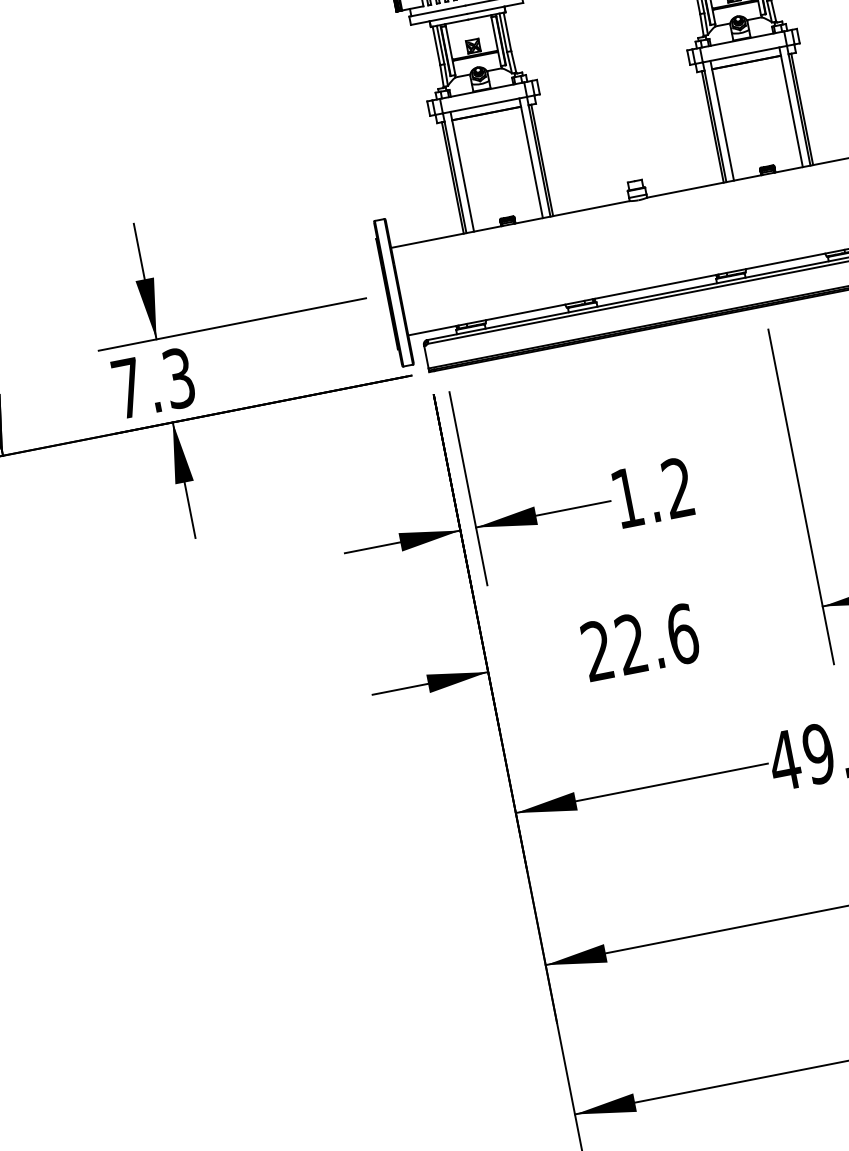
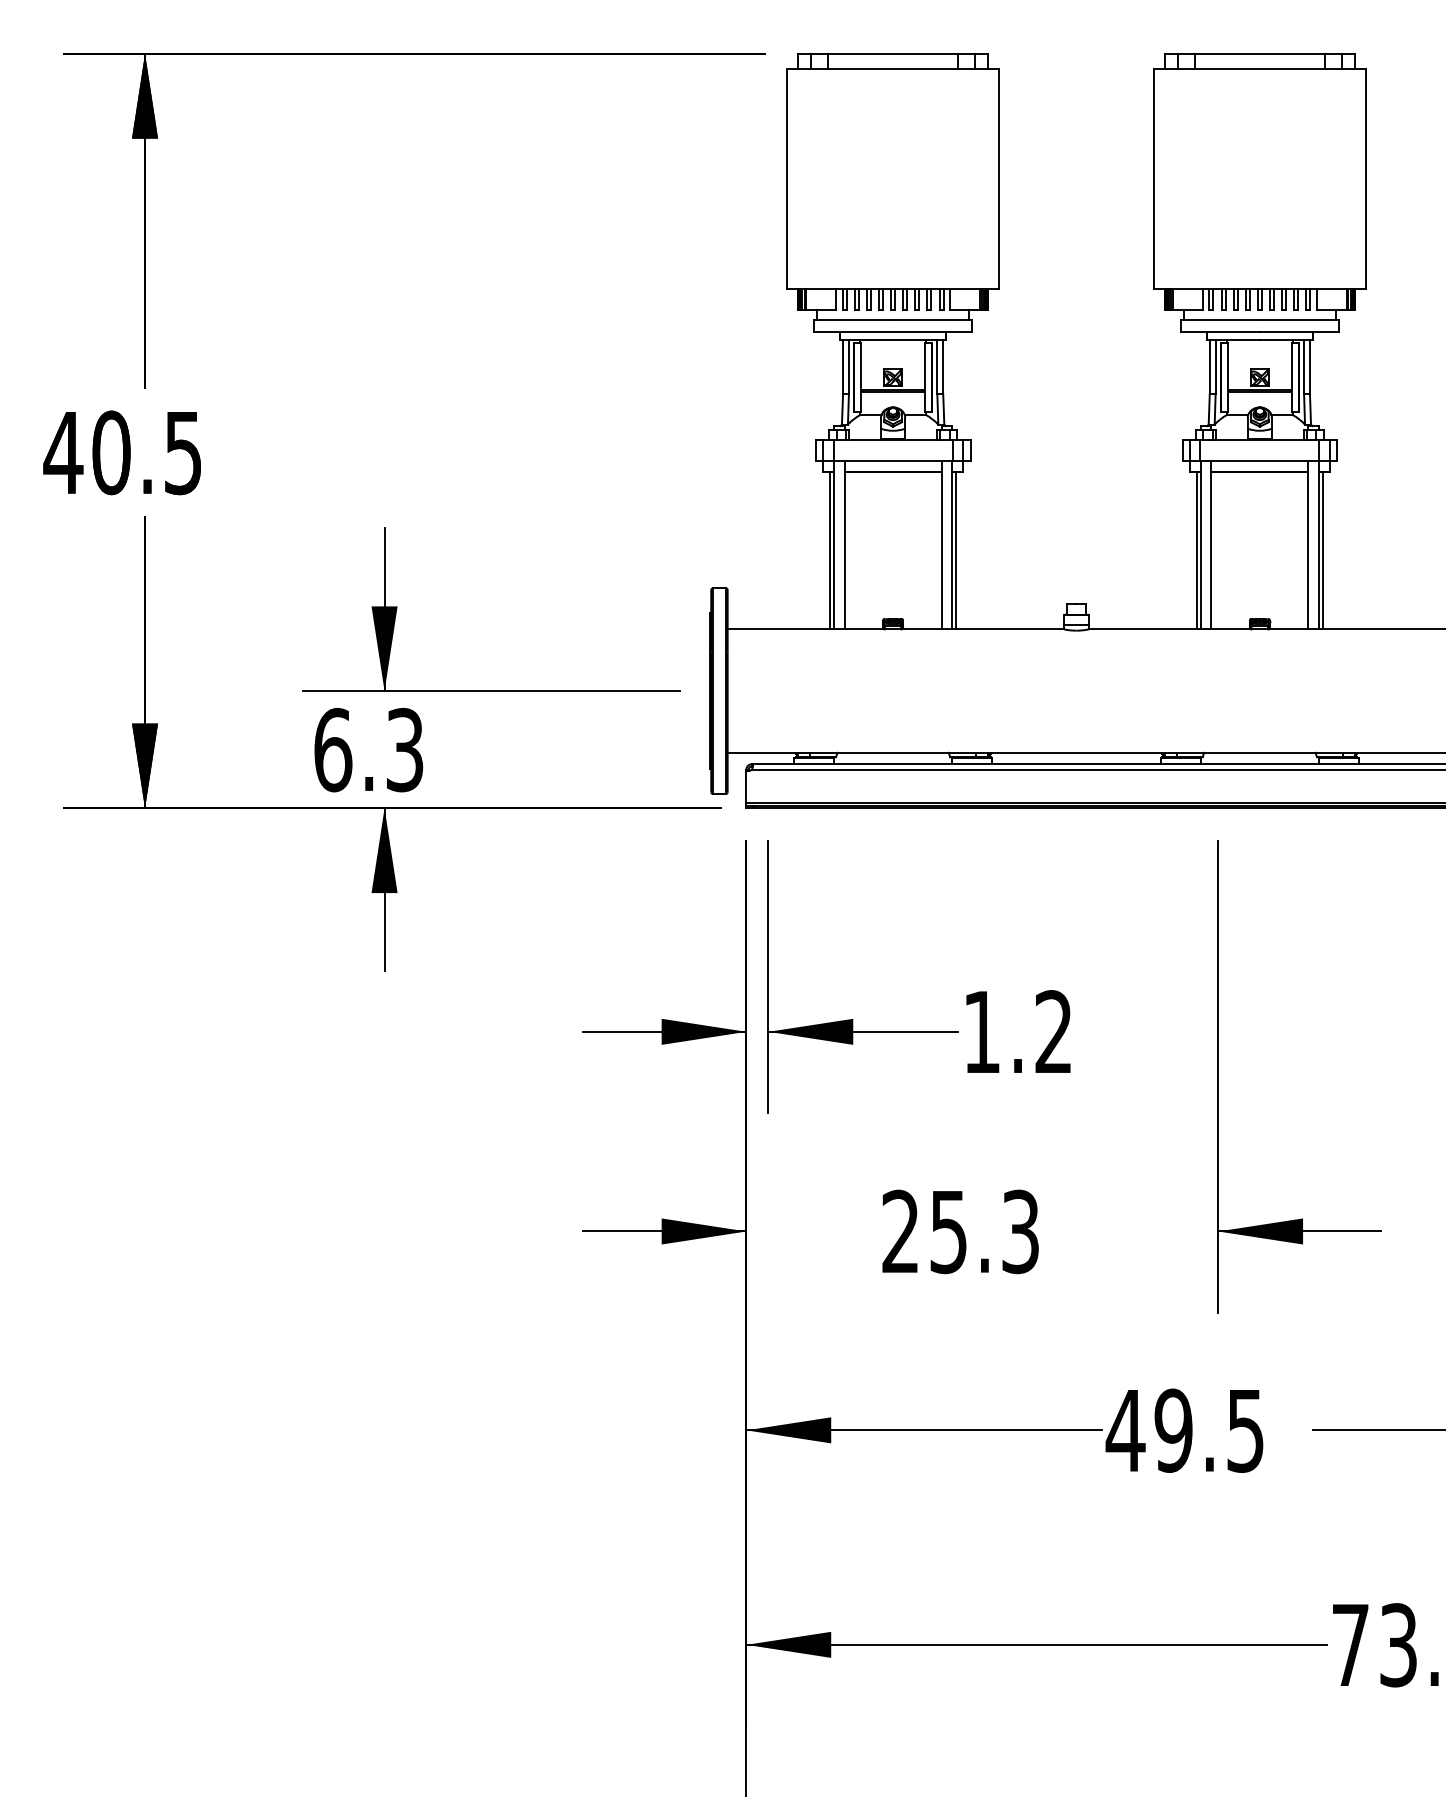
text: (128, 387) -> (333, 749), 7.3 -> 6.3
text: (657, 638) -> (985, 1231), 22.6 -> 25.3

